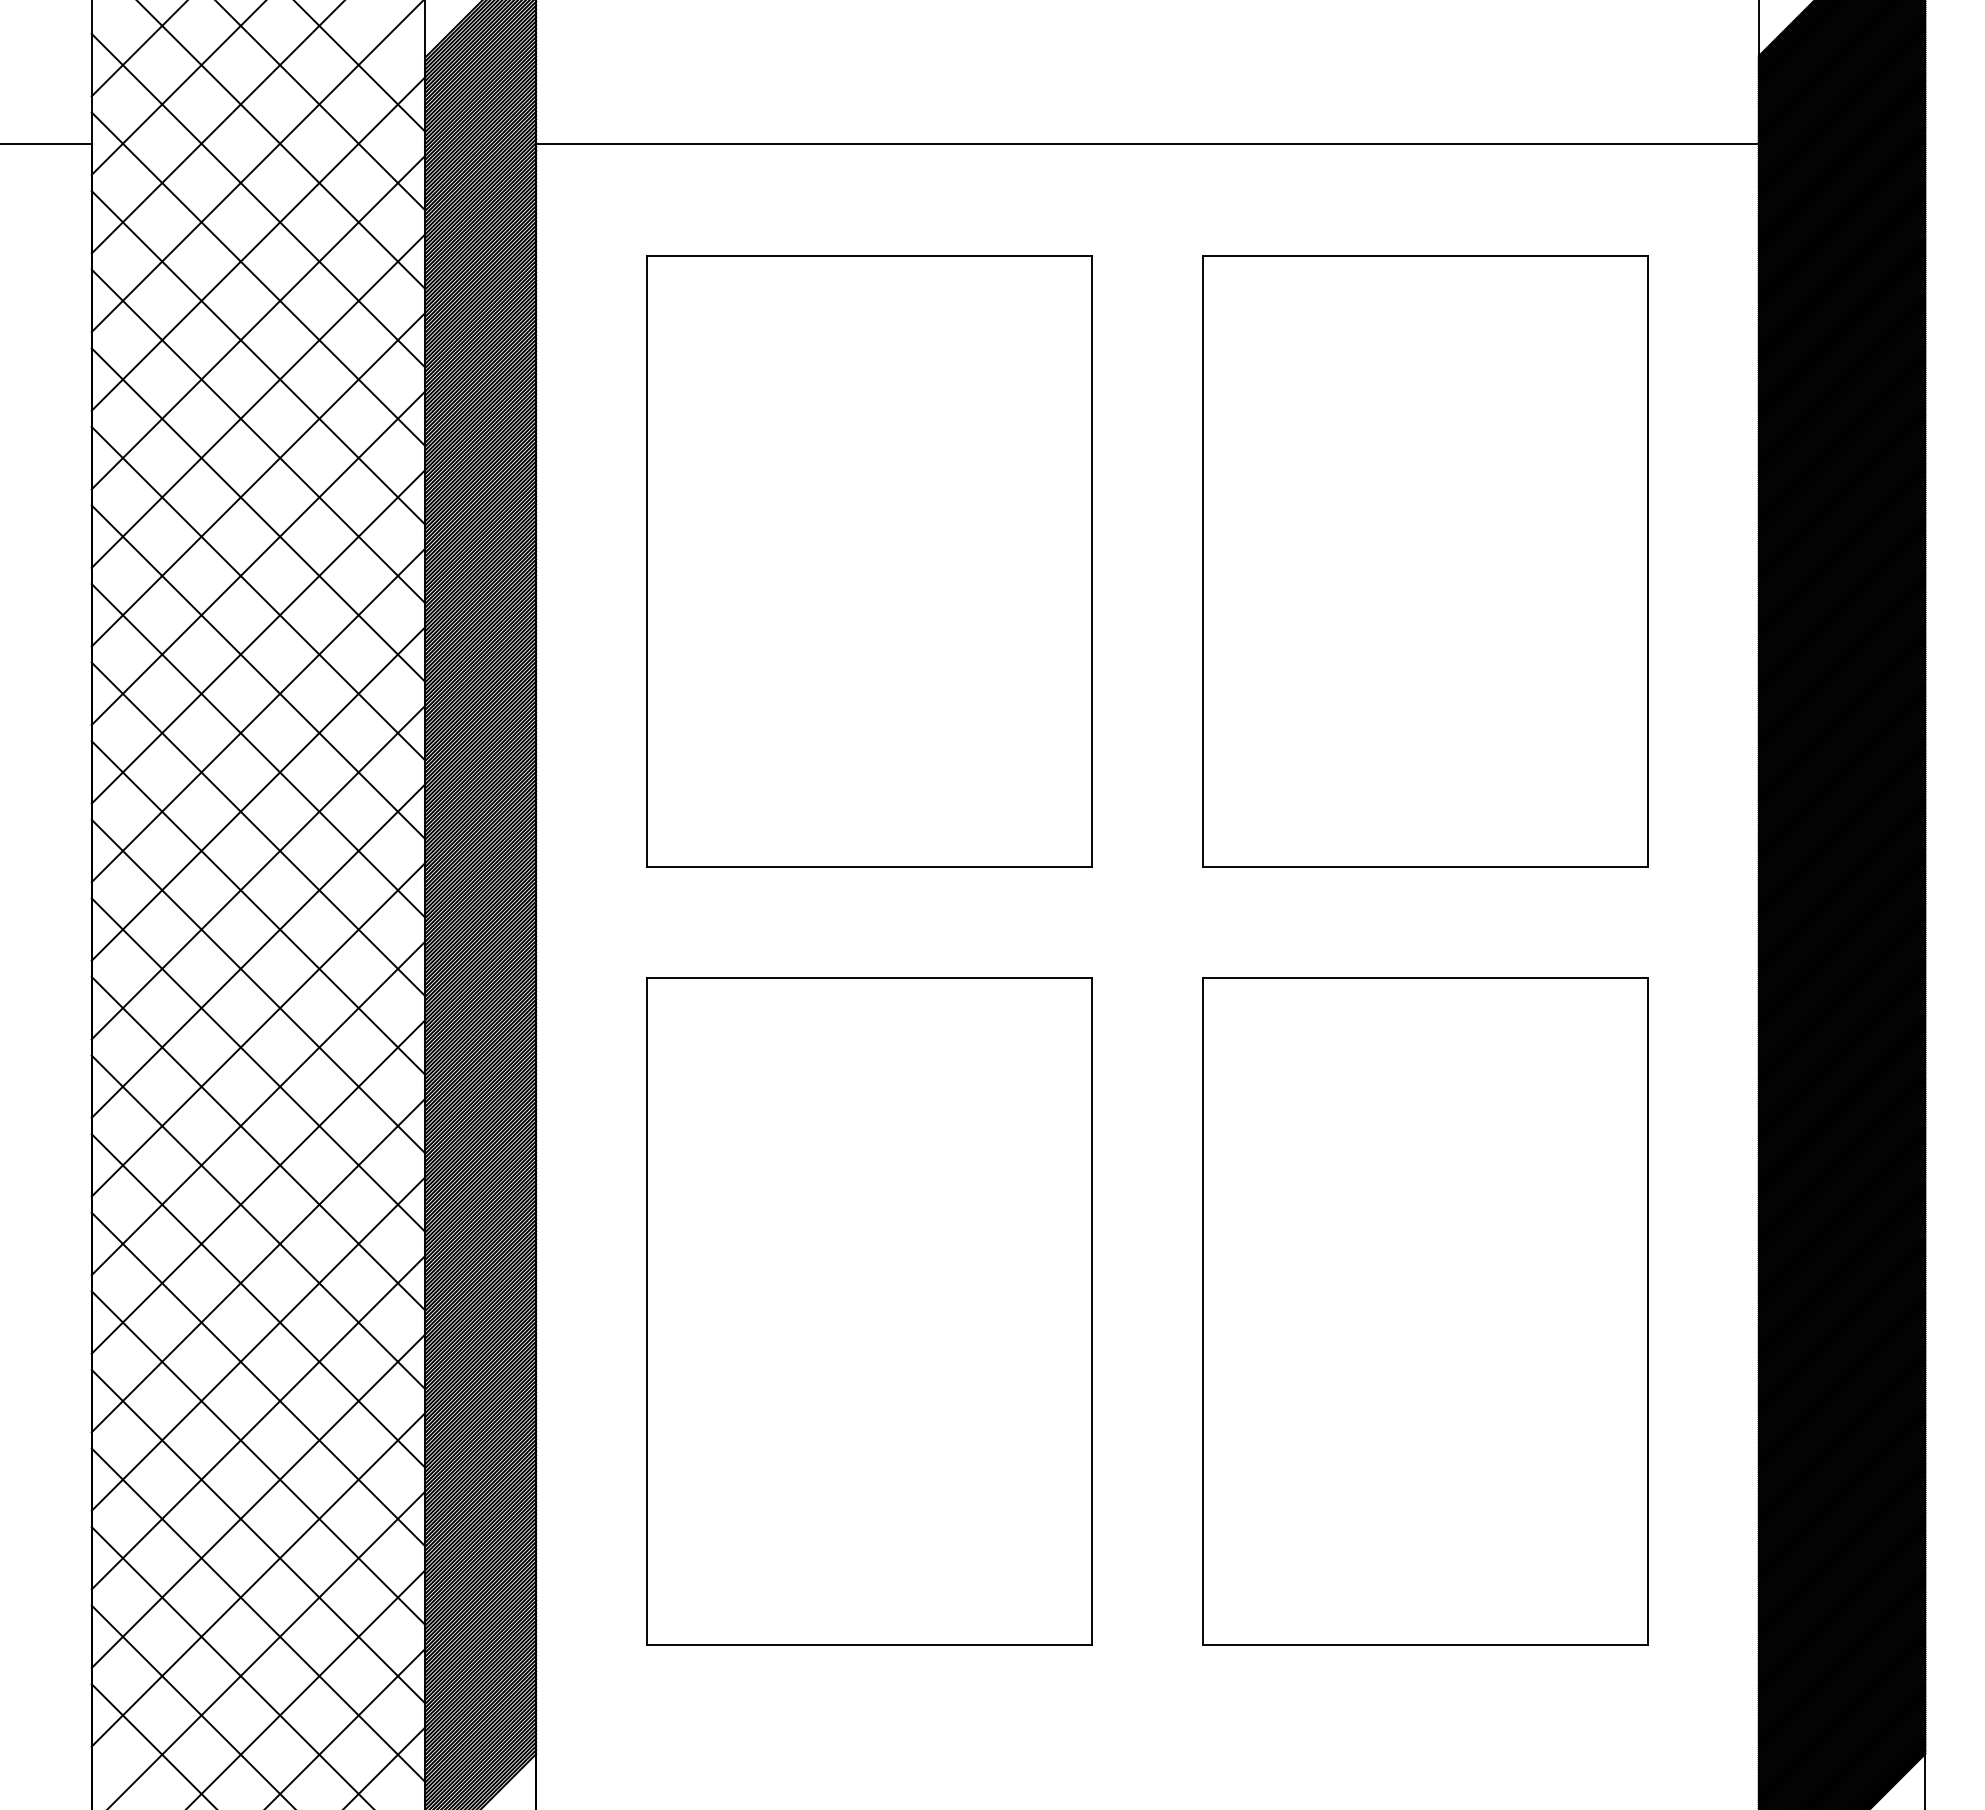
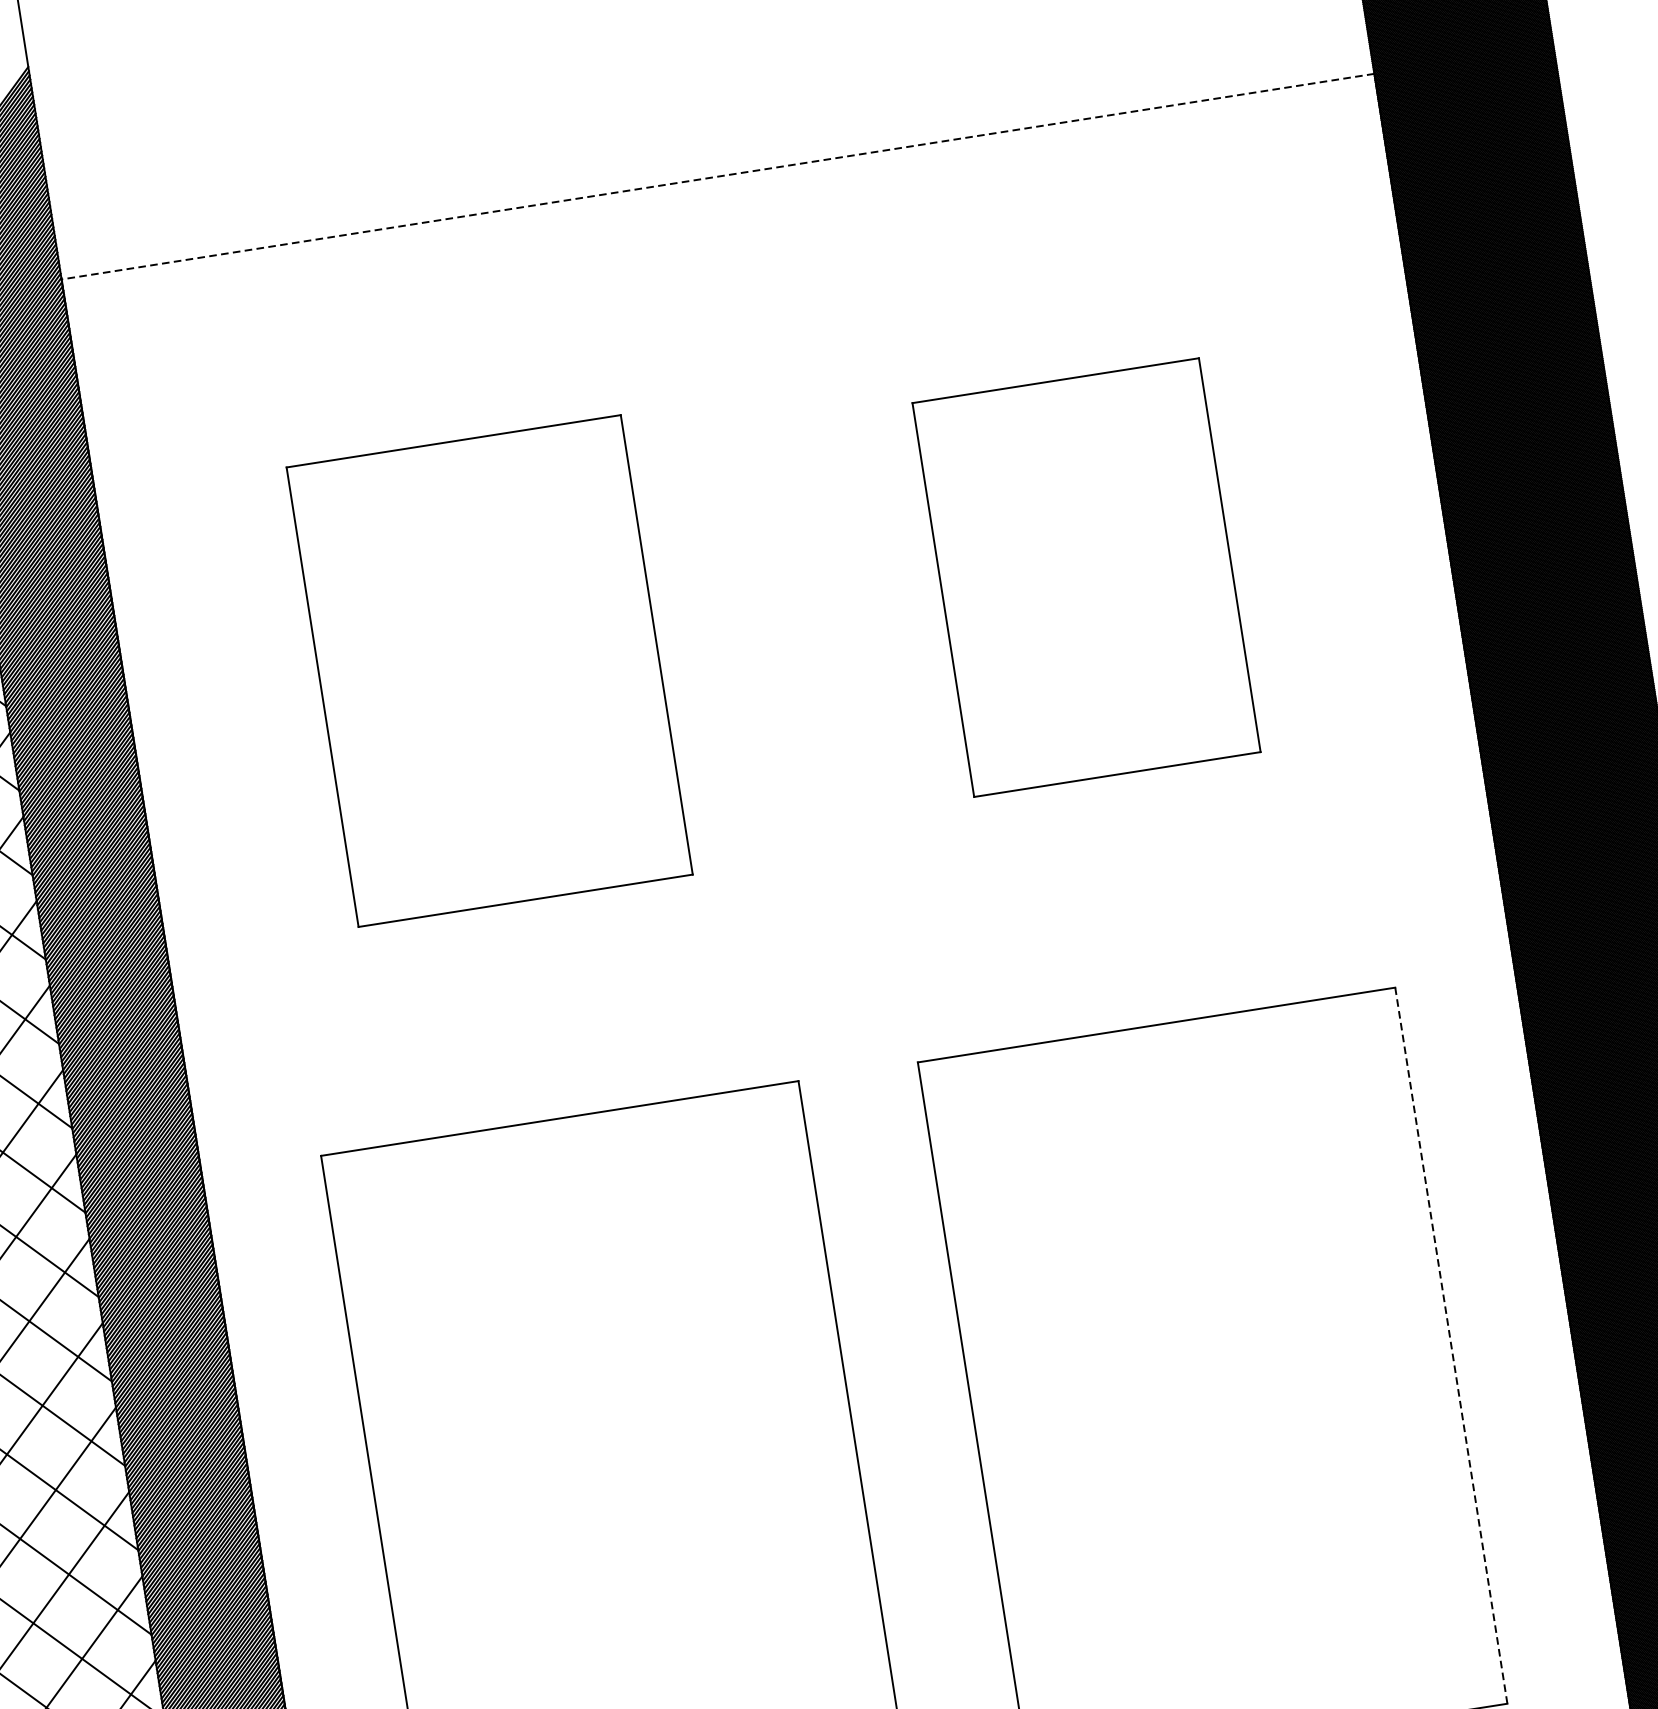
line: (1147, 144) -> (718, 176), solid -> dashed
part: (869, 561) -> (489, 671), size x0.7
part: (1425, 561) -> (1086, 577), size x0.6
line: (1647, 1310) -> (1451, 1344), solid -> dashed

